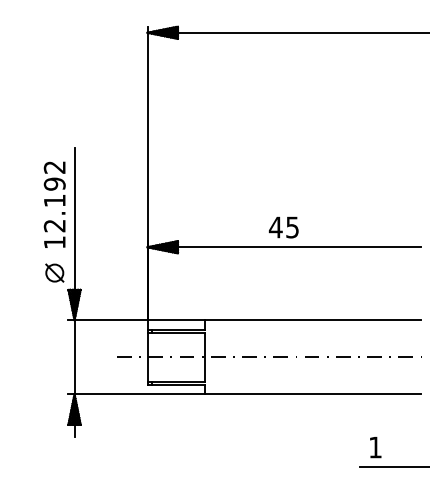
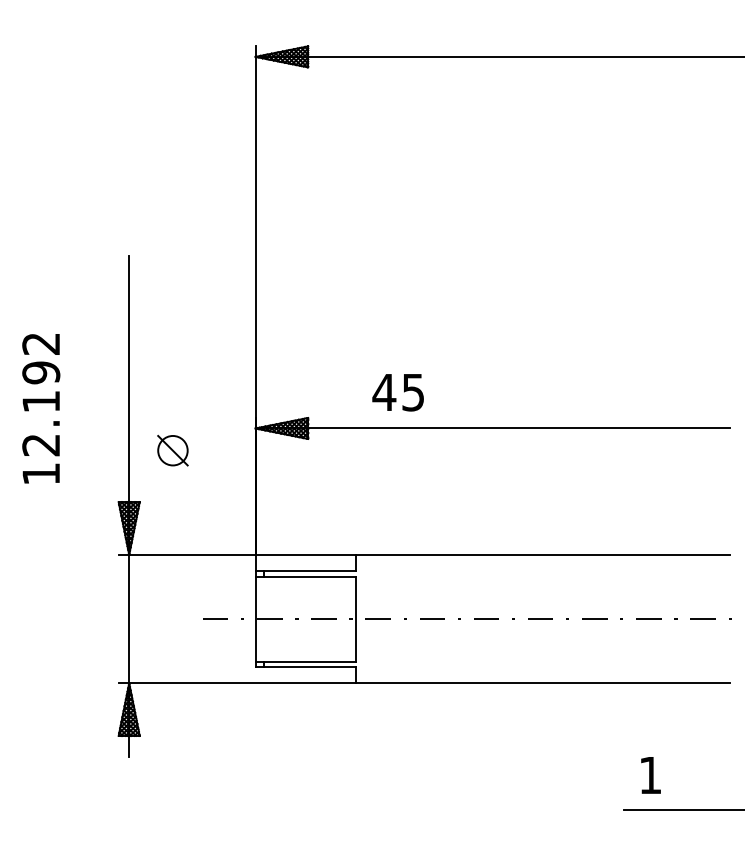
text: (54, 204) -> (40, 408), moved
text: (283, 227) -> (397, 392), moved
part: (54, 272) -> (172, 449), moved

